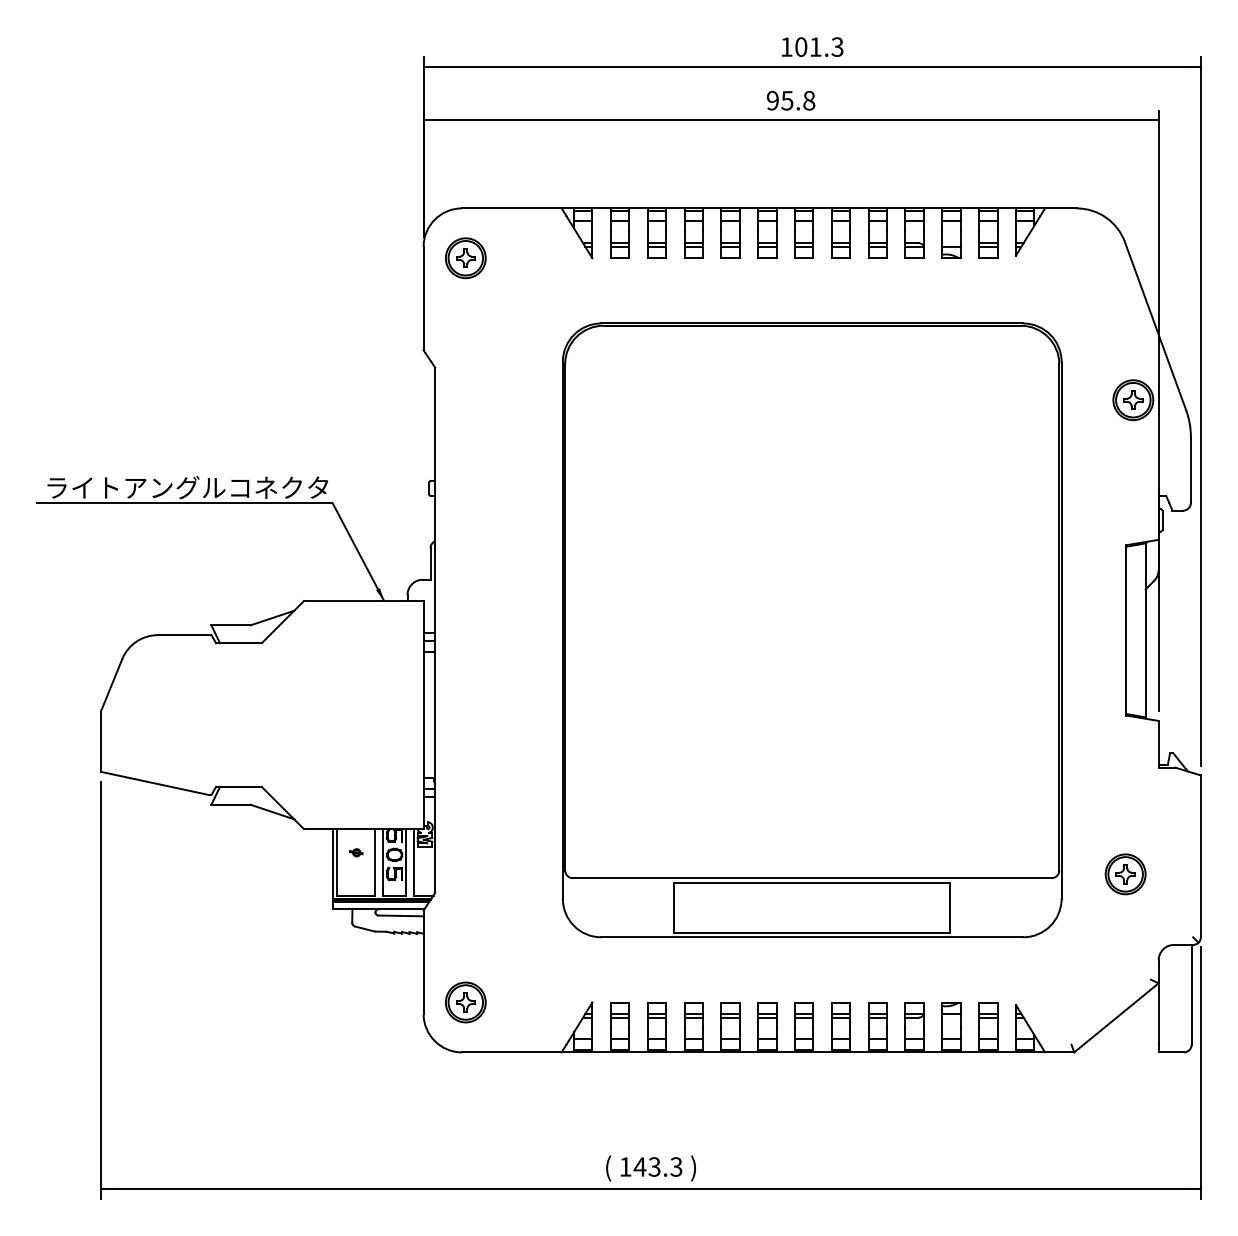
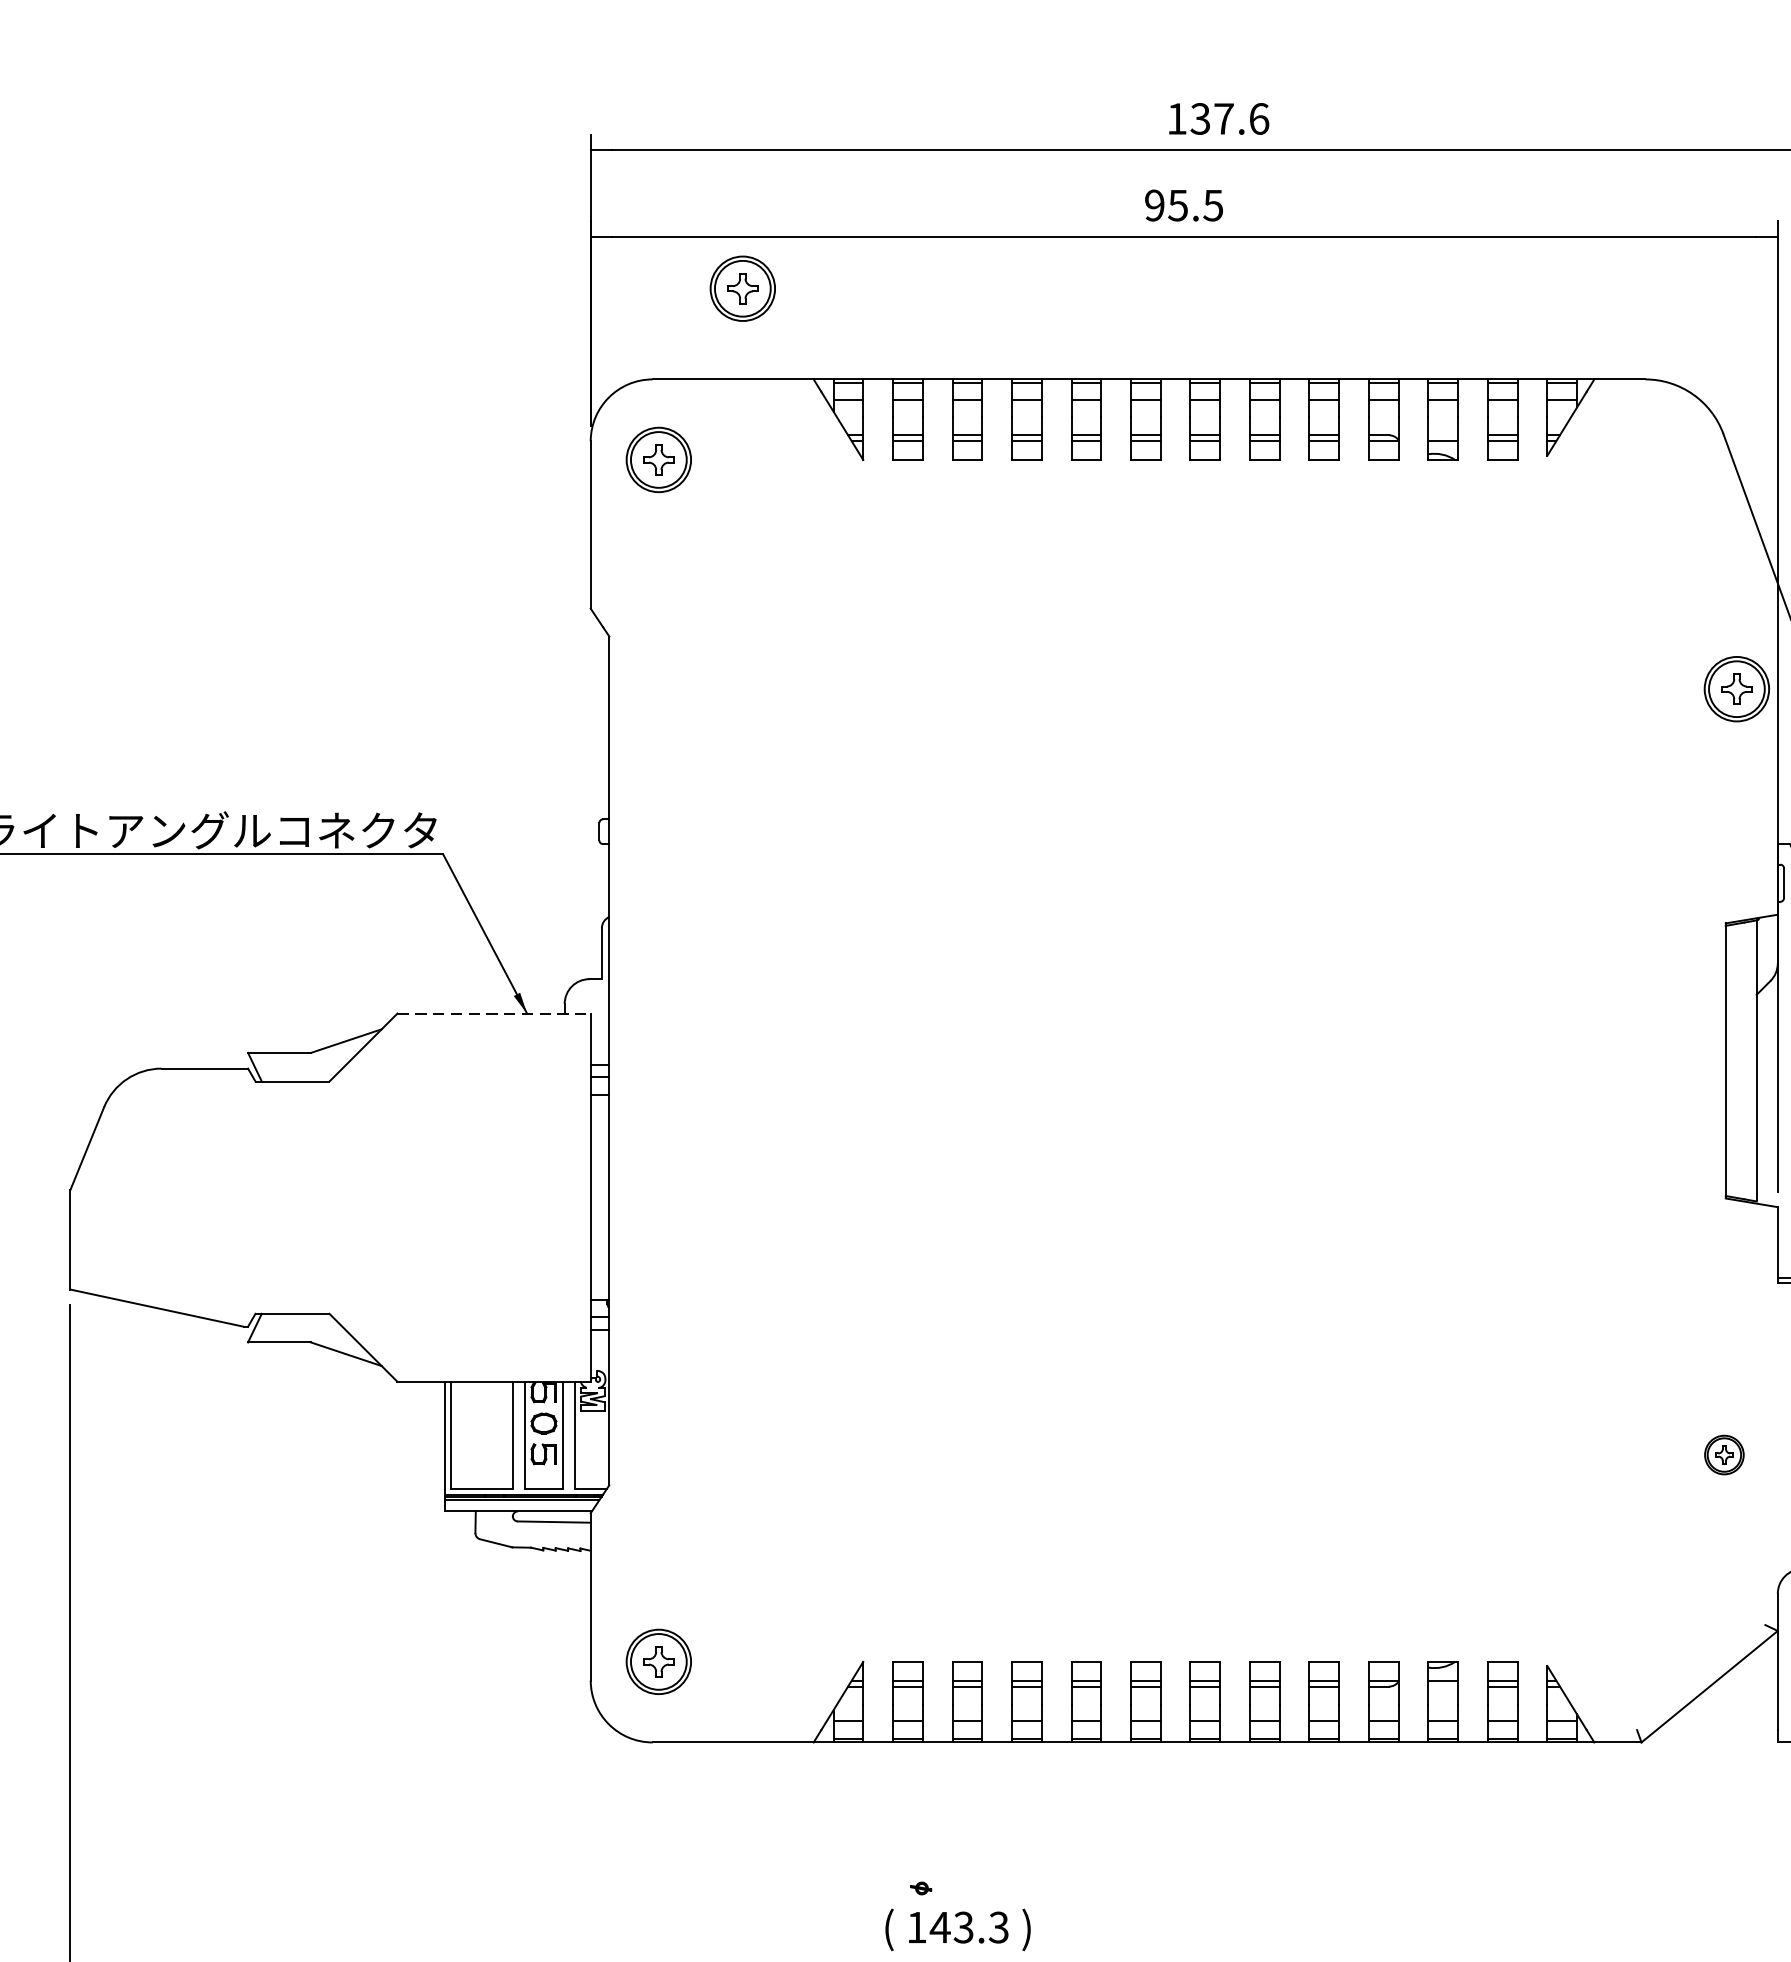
text: (819, 46) -> (1230, 117), 101.3 -> 137.6
text: (809, 100) -> (1213, 205), 95.8 -> 95.5
part: (517, 152) -> (742, 289), added
line: (363, 601) -> (493, 1014), solid -> dashed
part: (812, 630) -> (1218, 1061), removed
part: (356, 852) -> (921, 1888), moved
part: (1125, 874) -> (1724, 1455), size x0.6

